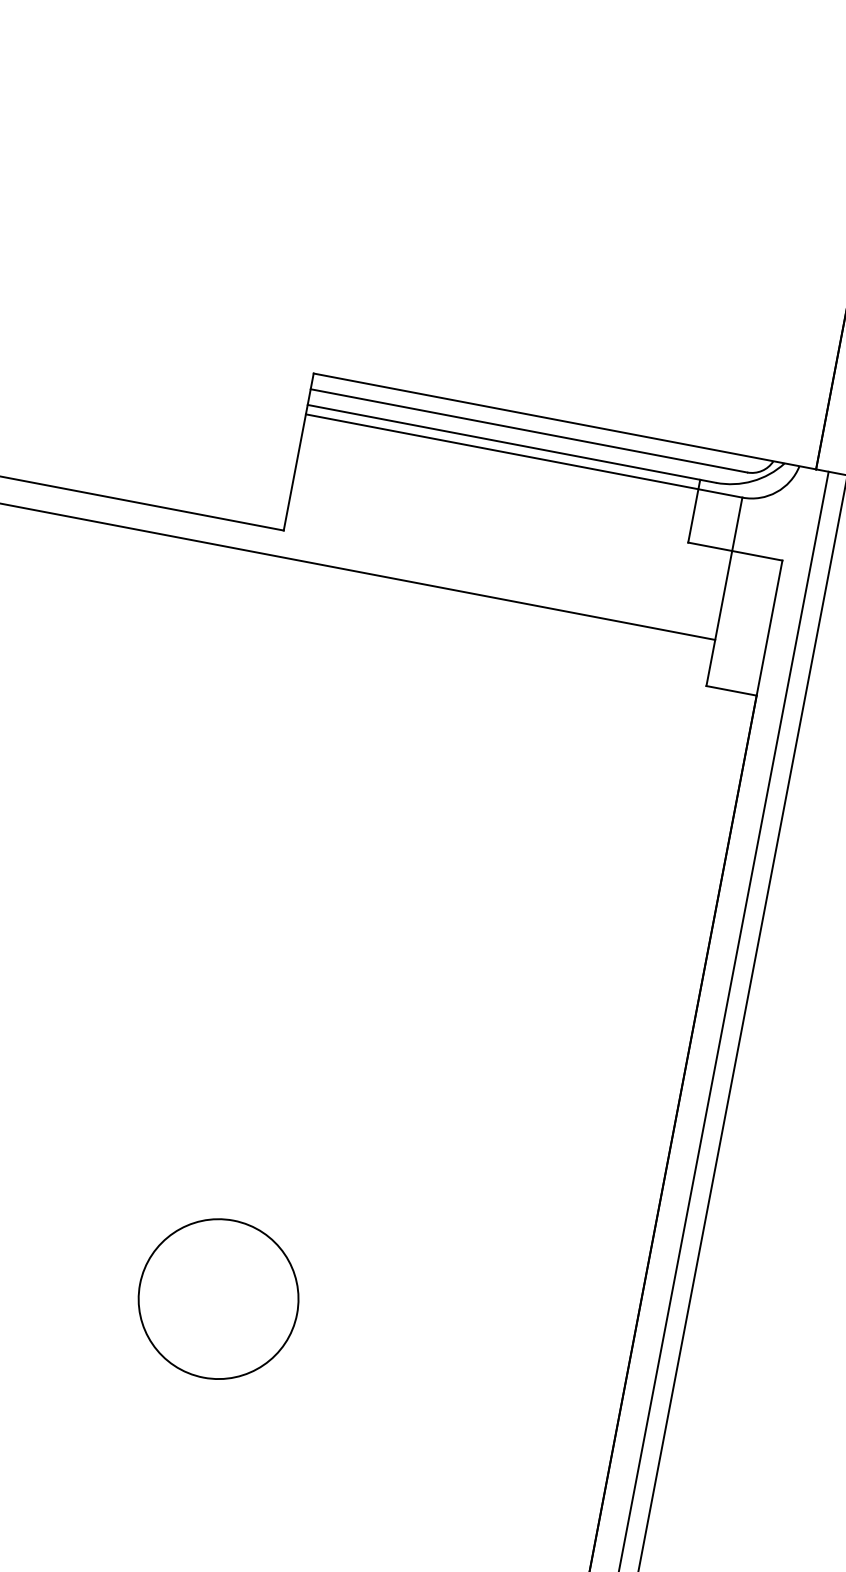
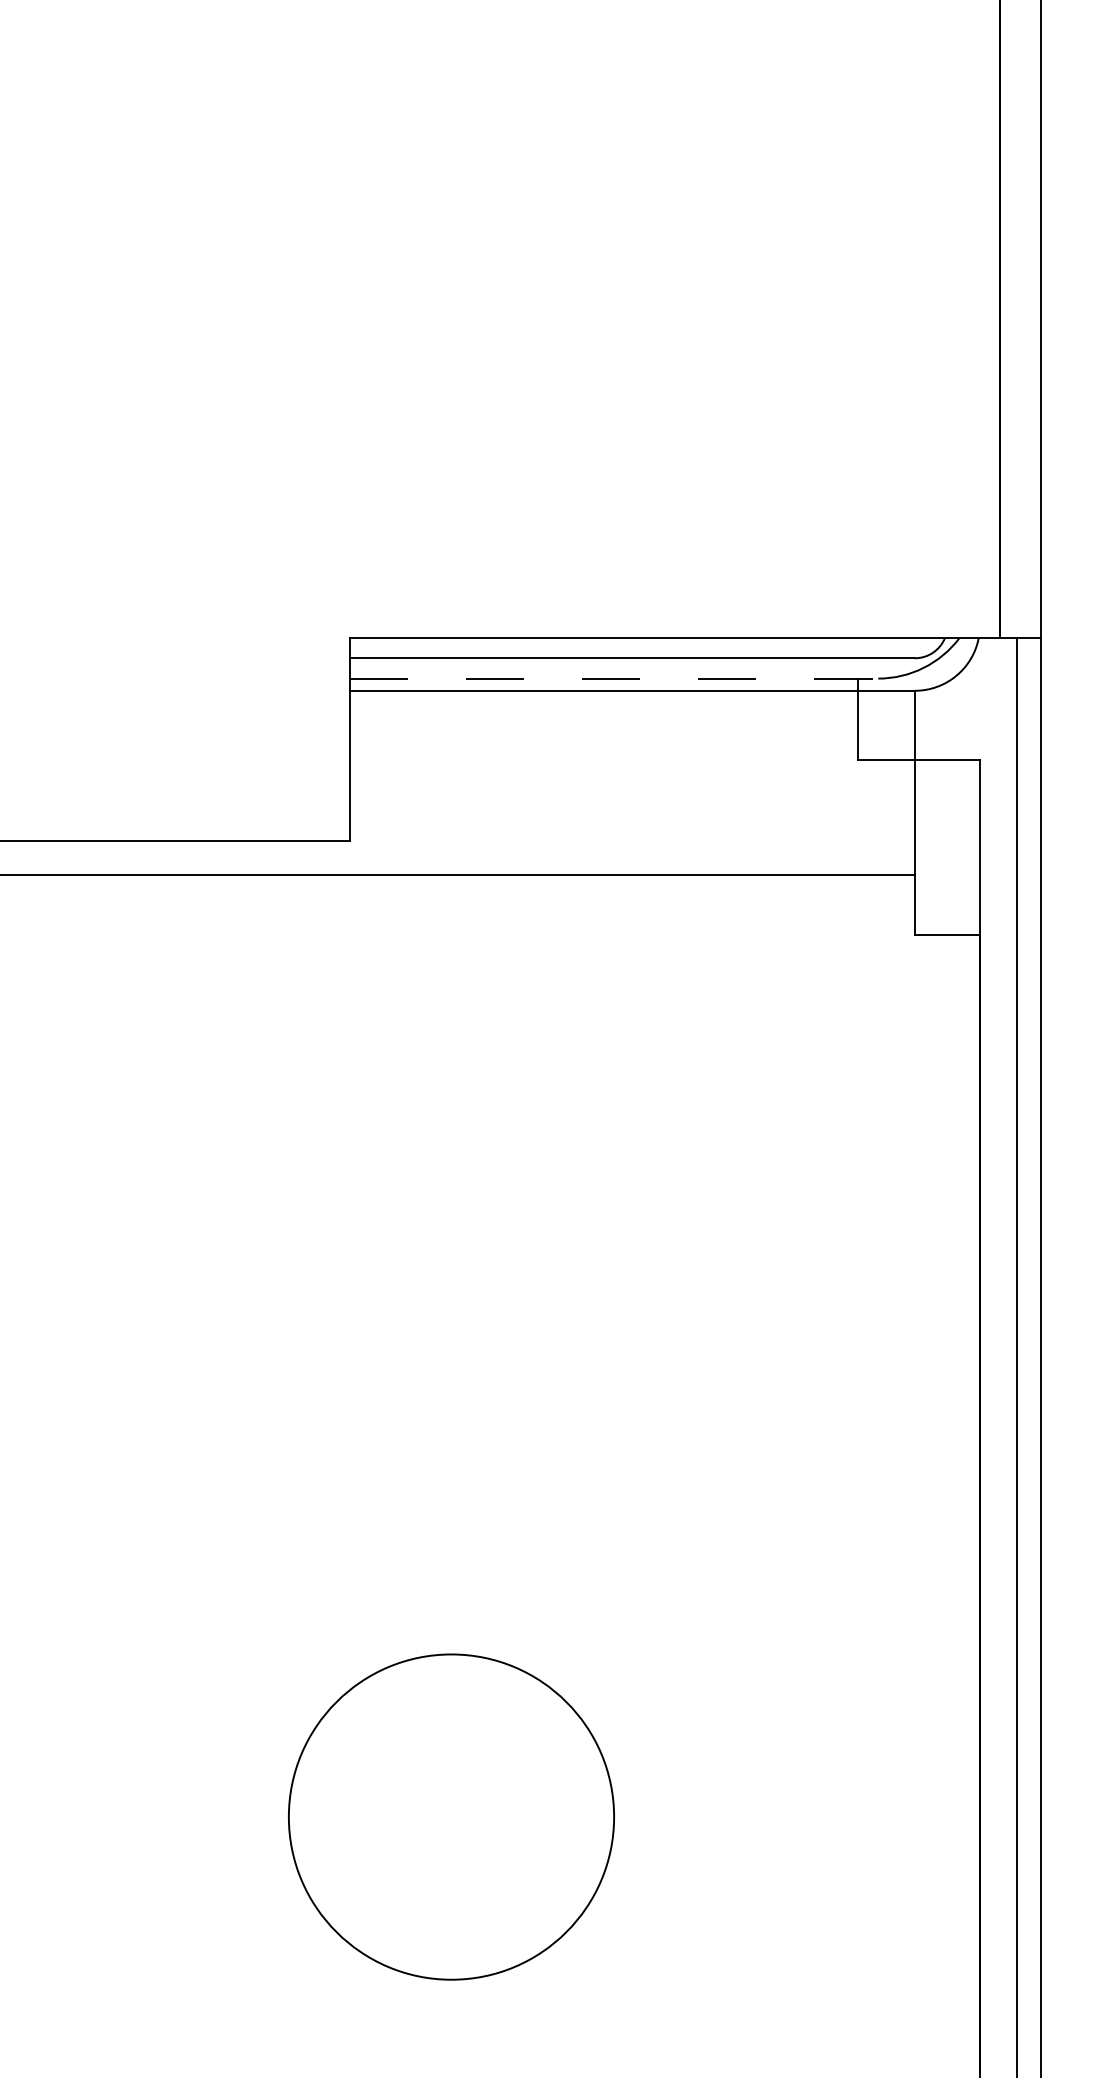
line: (512, 443) -> (614, 678), solid -> dashed
circle: (218, 1298) -> (451, 1816), size x1.6

